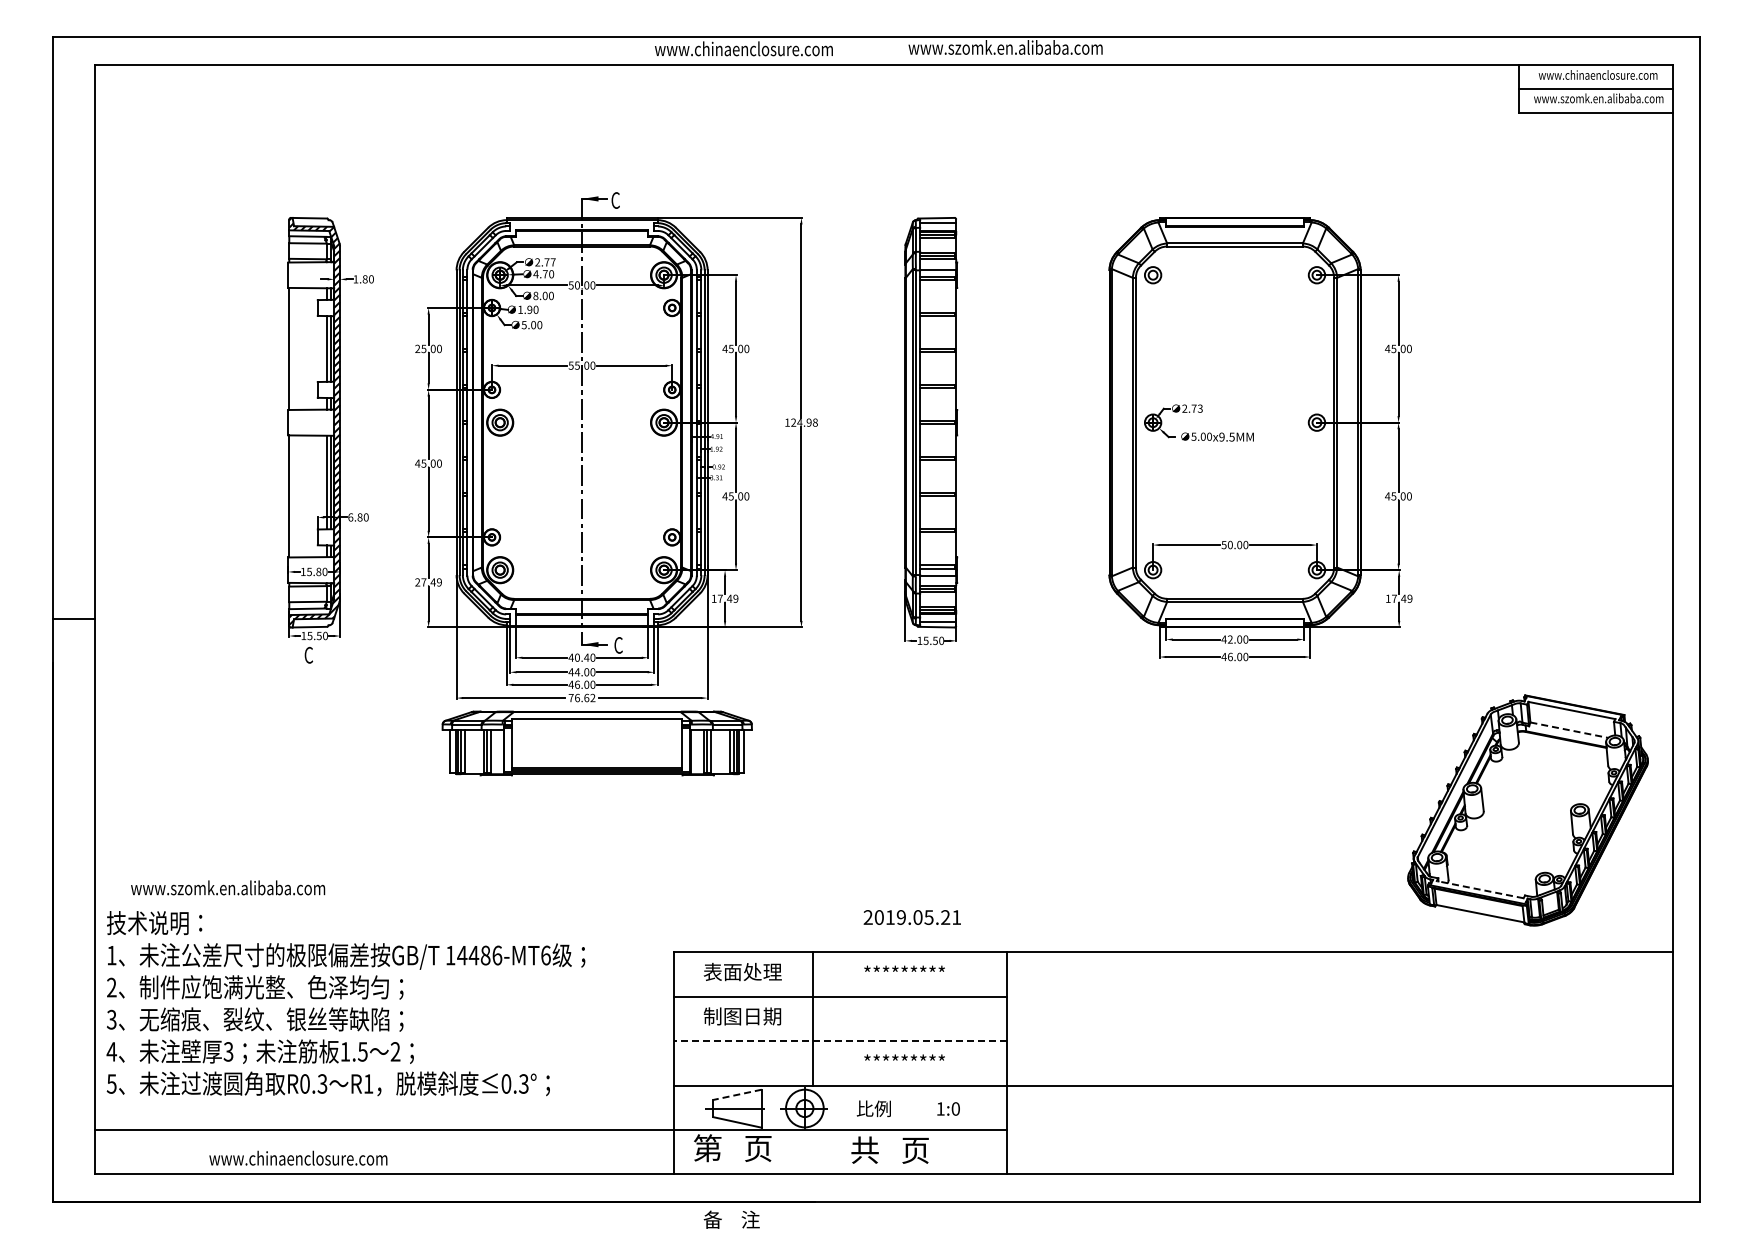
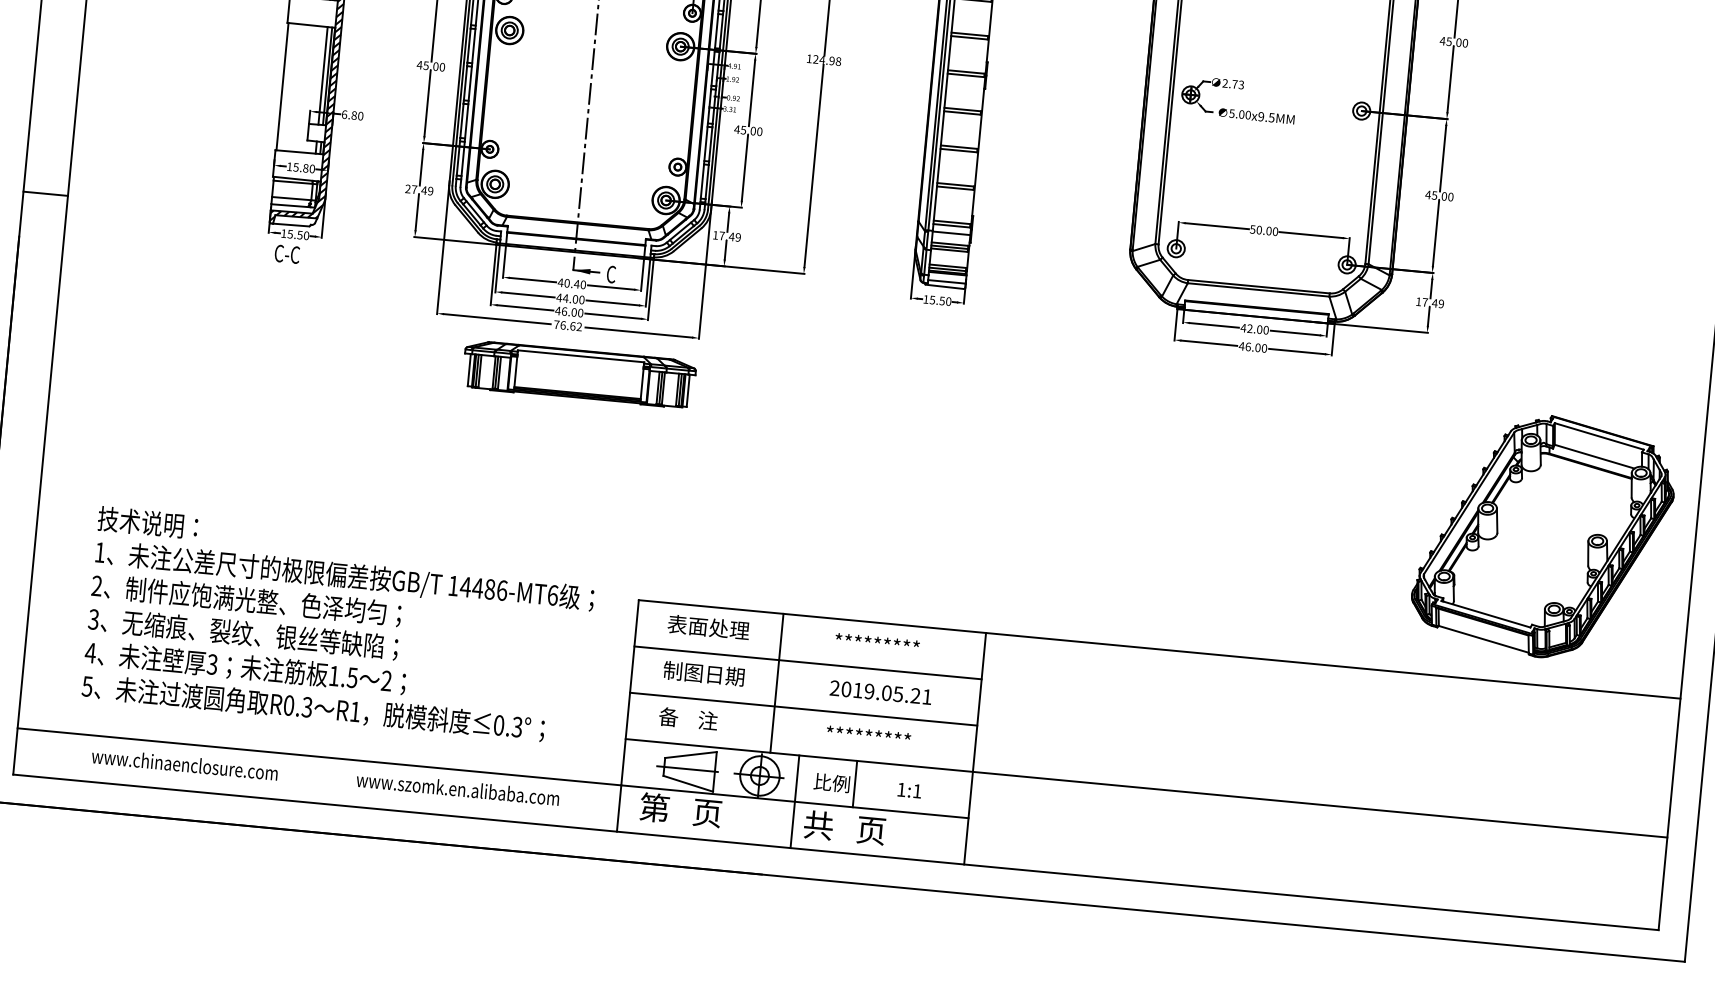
text: (308, 654) -> (286, 253), C -> C-C
line: (1569, 730) -> (1594, 457), dashed -> solid
part: (596, 742) -> (578, 373), size x0.71
text: (228, 887) -> (458, 788), moved
line: (1479, 889) -> (1485, 614), dashed -> solid
text: (911, 917) -> (880, 692), moved
text: (345, 1003) -> (339, 625), moved
line: (839, 1041) -> (802, 709), dashed -> solid
line: (737, 1094) -> (691, 754), dashed -> solid
line: (895, 1107) -> (854, 783), added
text: (955, 1108) -> (917, 790), 1:0 -> 1:1
line: (840, 1129) -> (795, 801), added
text: (298, 1157) -> (185, 763), moved
text: (731, 1219) -> (688, 718), moved

